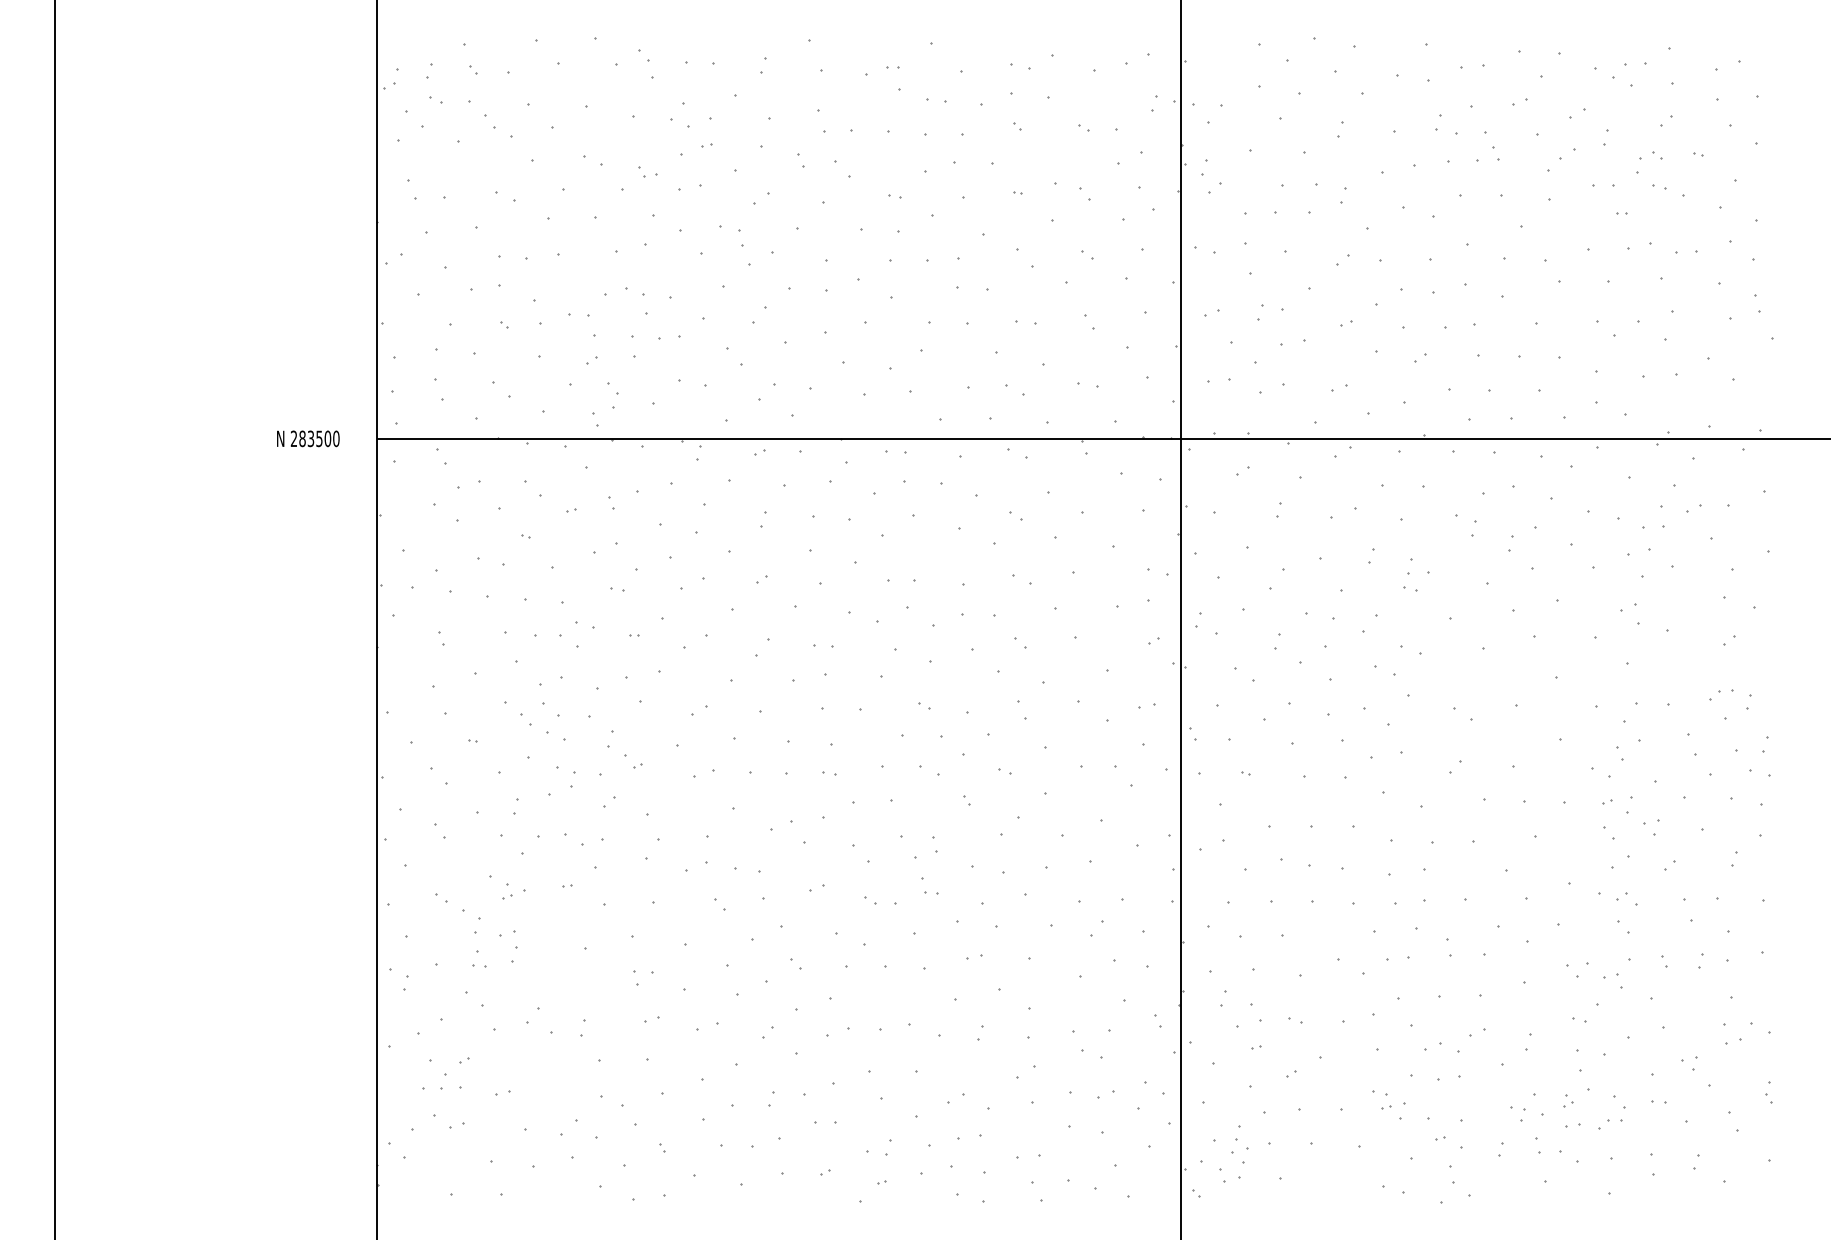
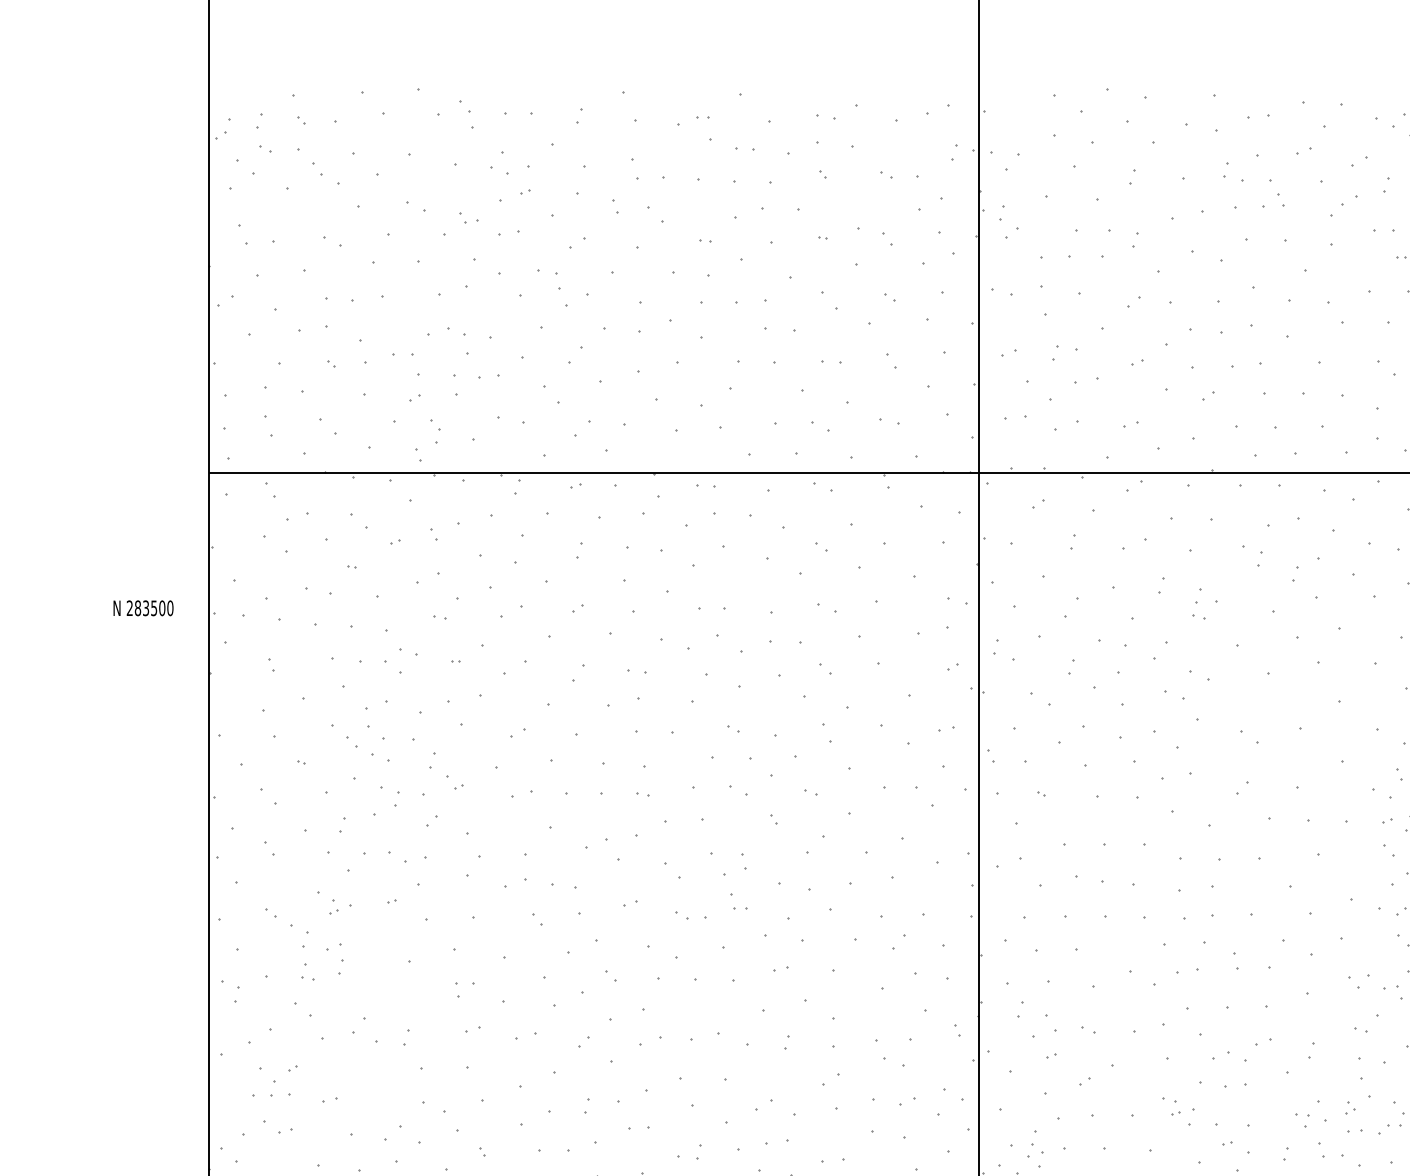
text: (308, 438) -> (143, 607), moved

